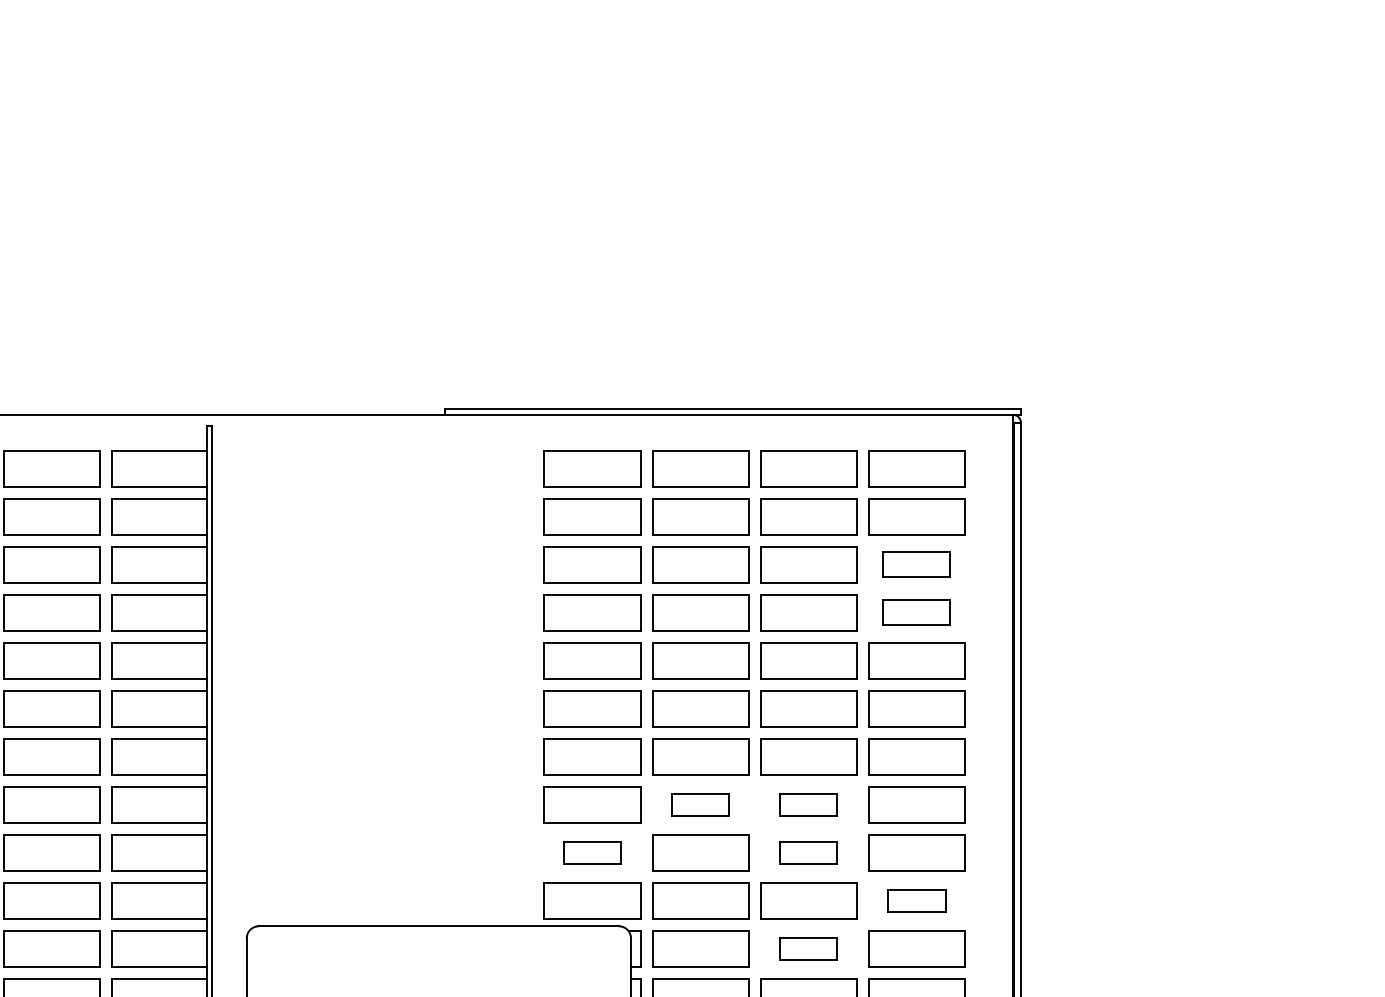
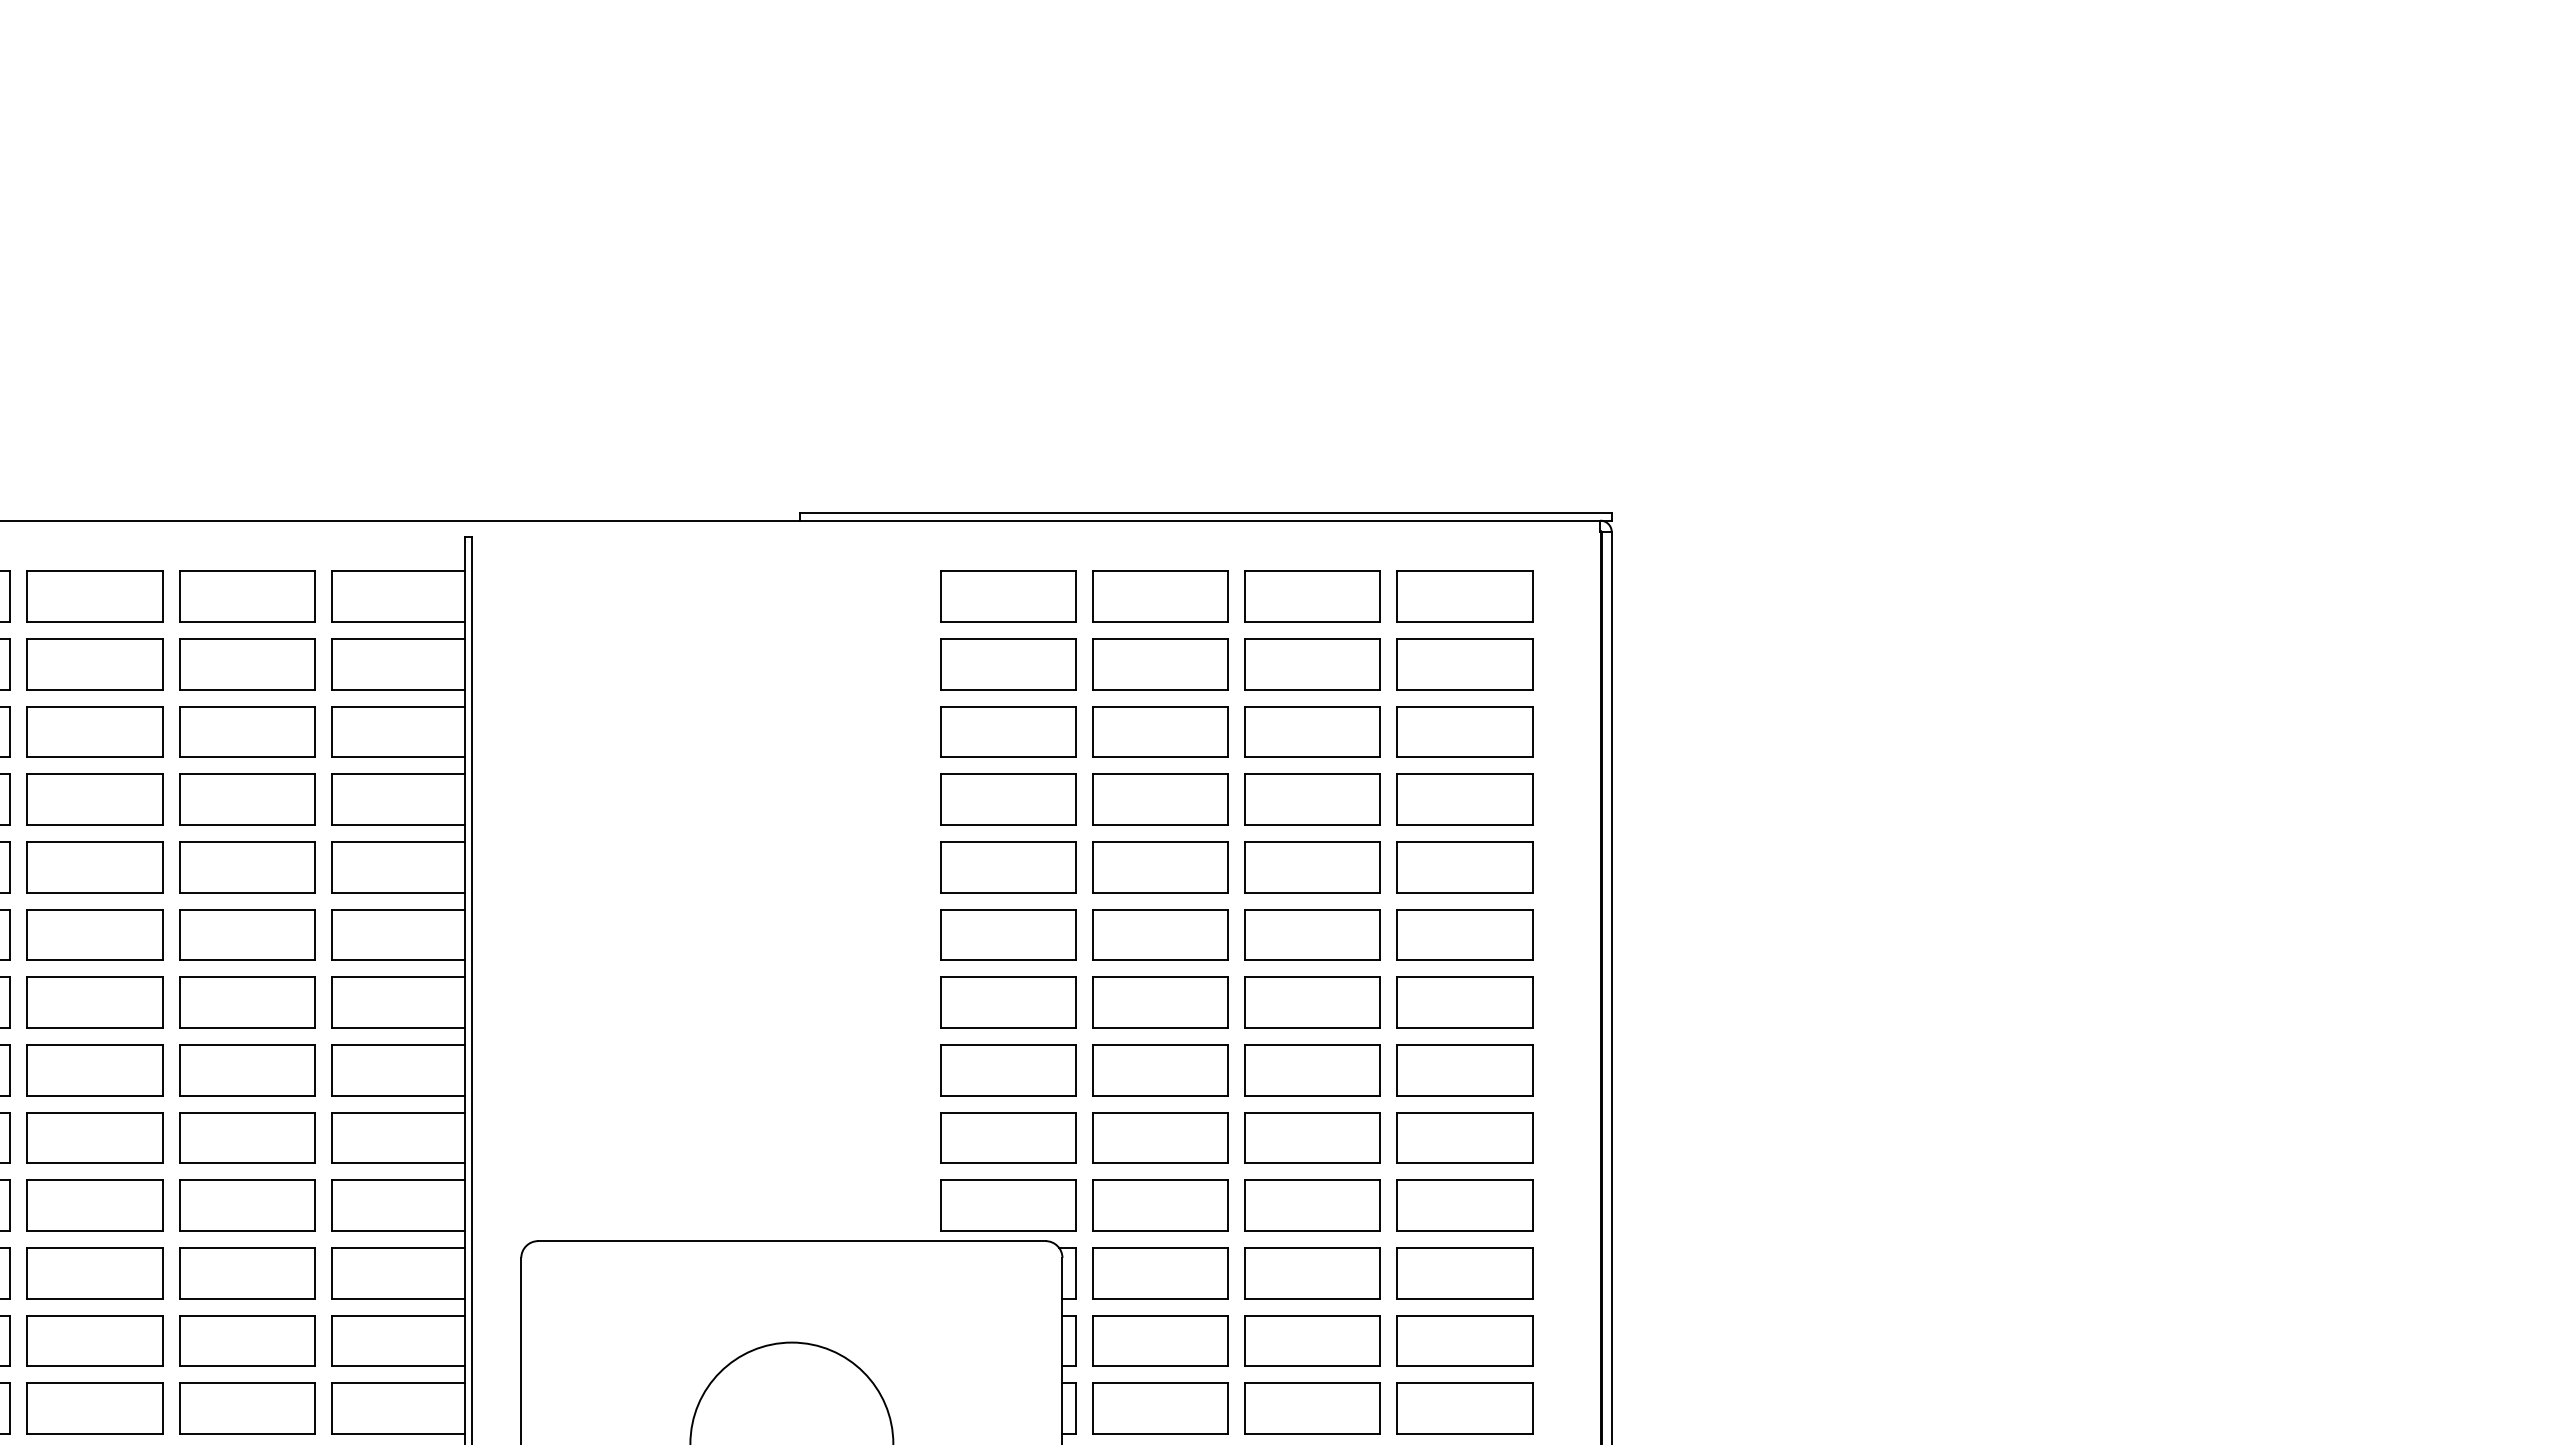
part: (916, 564) -> (1464, 731), size x1.43
part: (916, 612) -> (1464, 799), size x1.43
part: (700, 805) -> (1160, 1070), size x1.67
part: (808, 805) -> (1312, 1070), size x1.67
part: (592, 852) -> (1008, 1137), size x1.67
part: (808, 852) -> (1312, 1137), size x1.67
part: (916, 901) -> (1464, 1205), size x1.67
part: (808, 949) -> (1312, 1273), size x1.67

